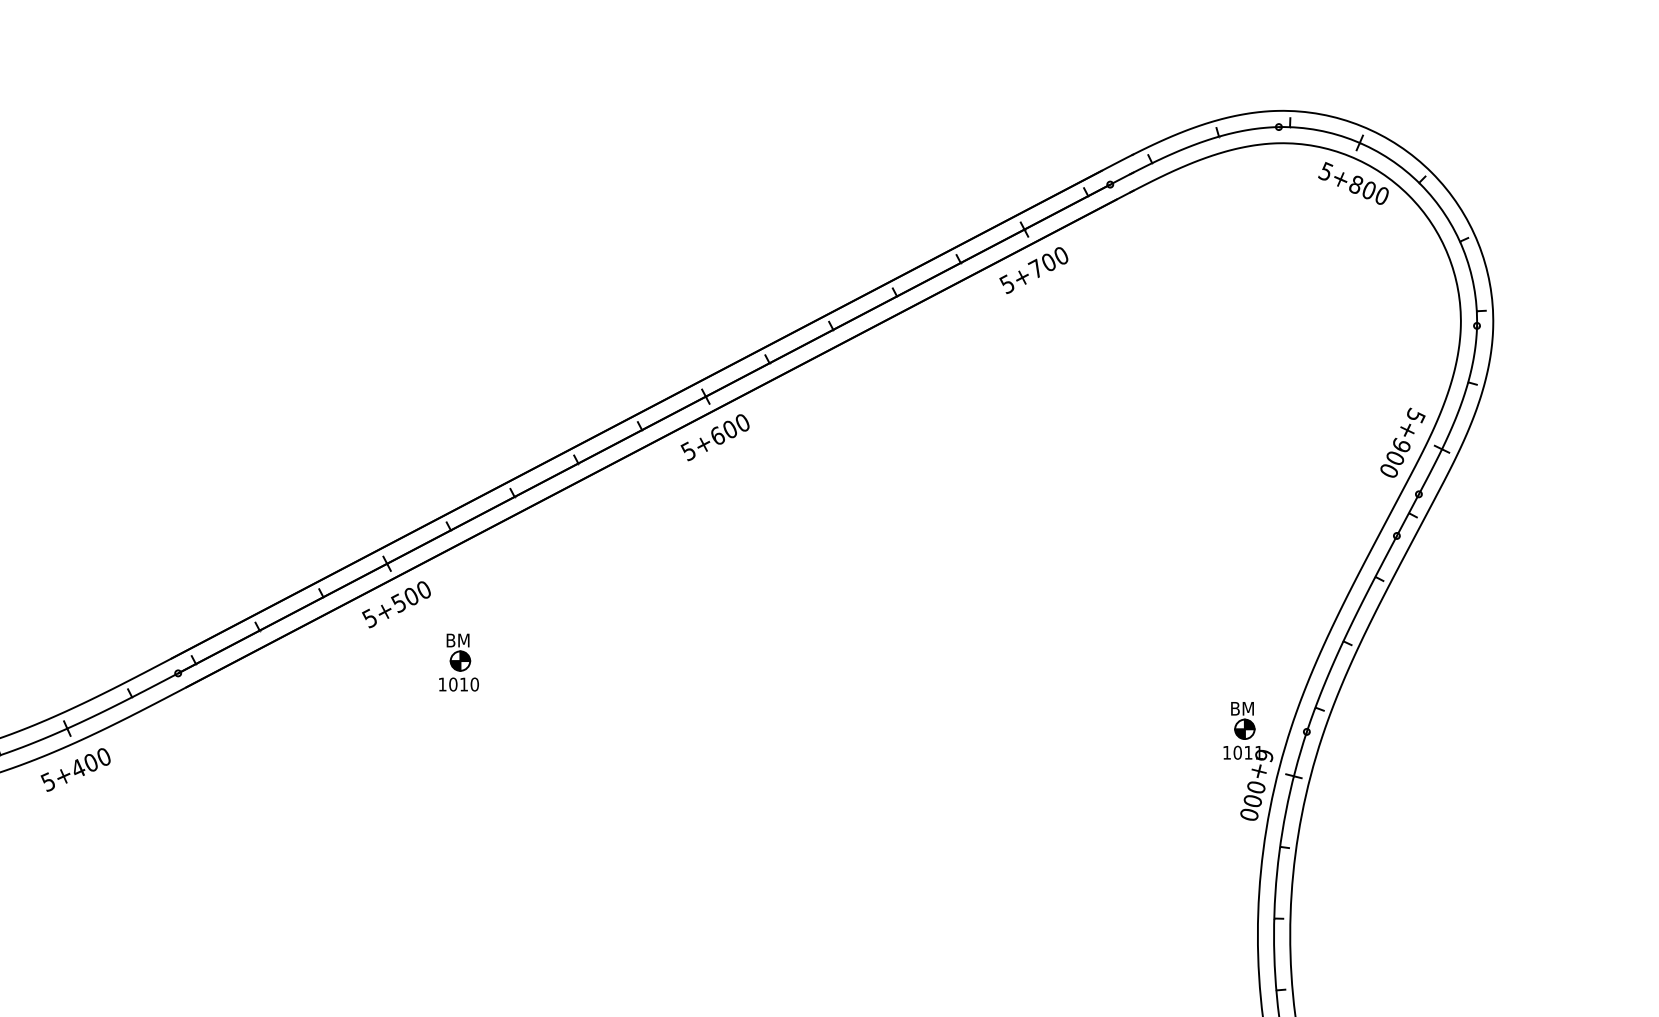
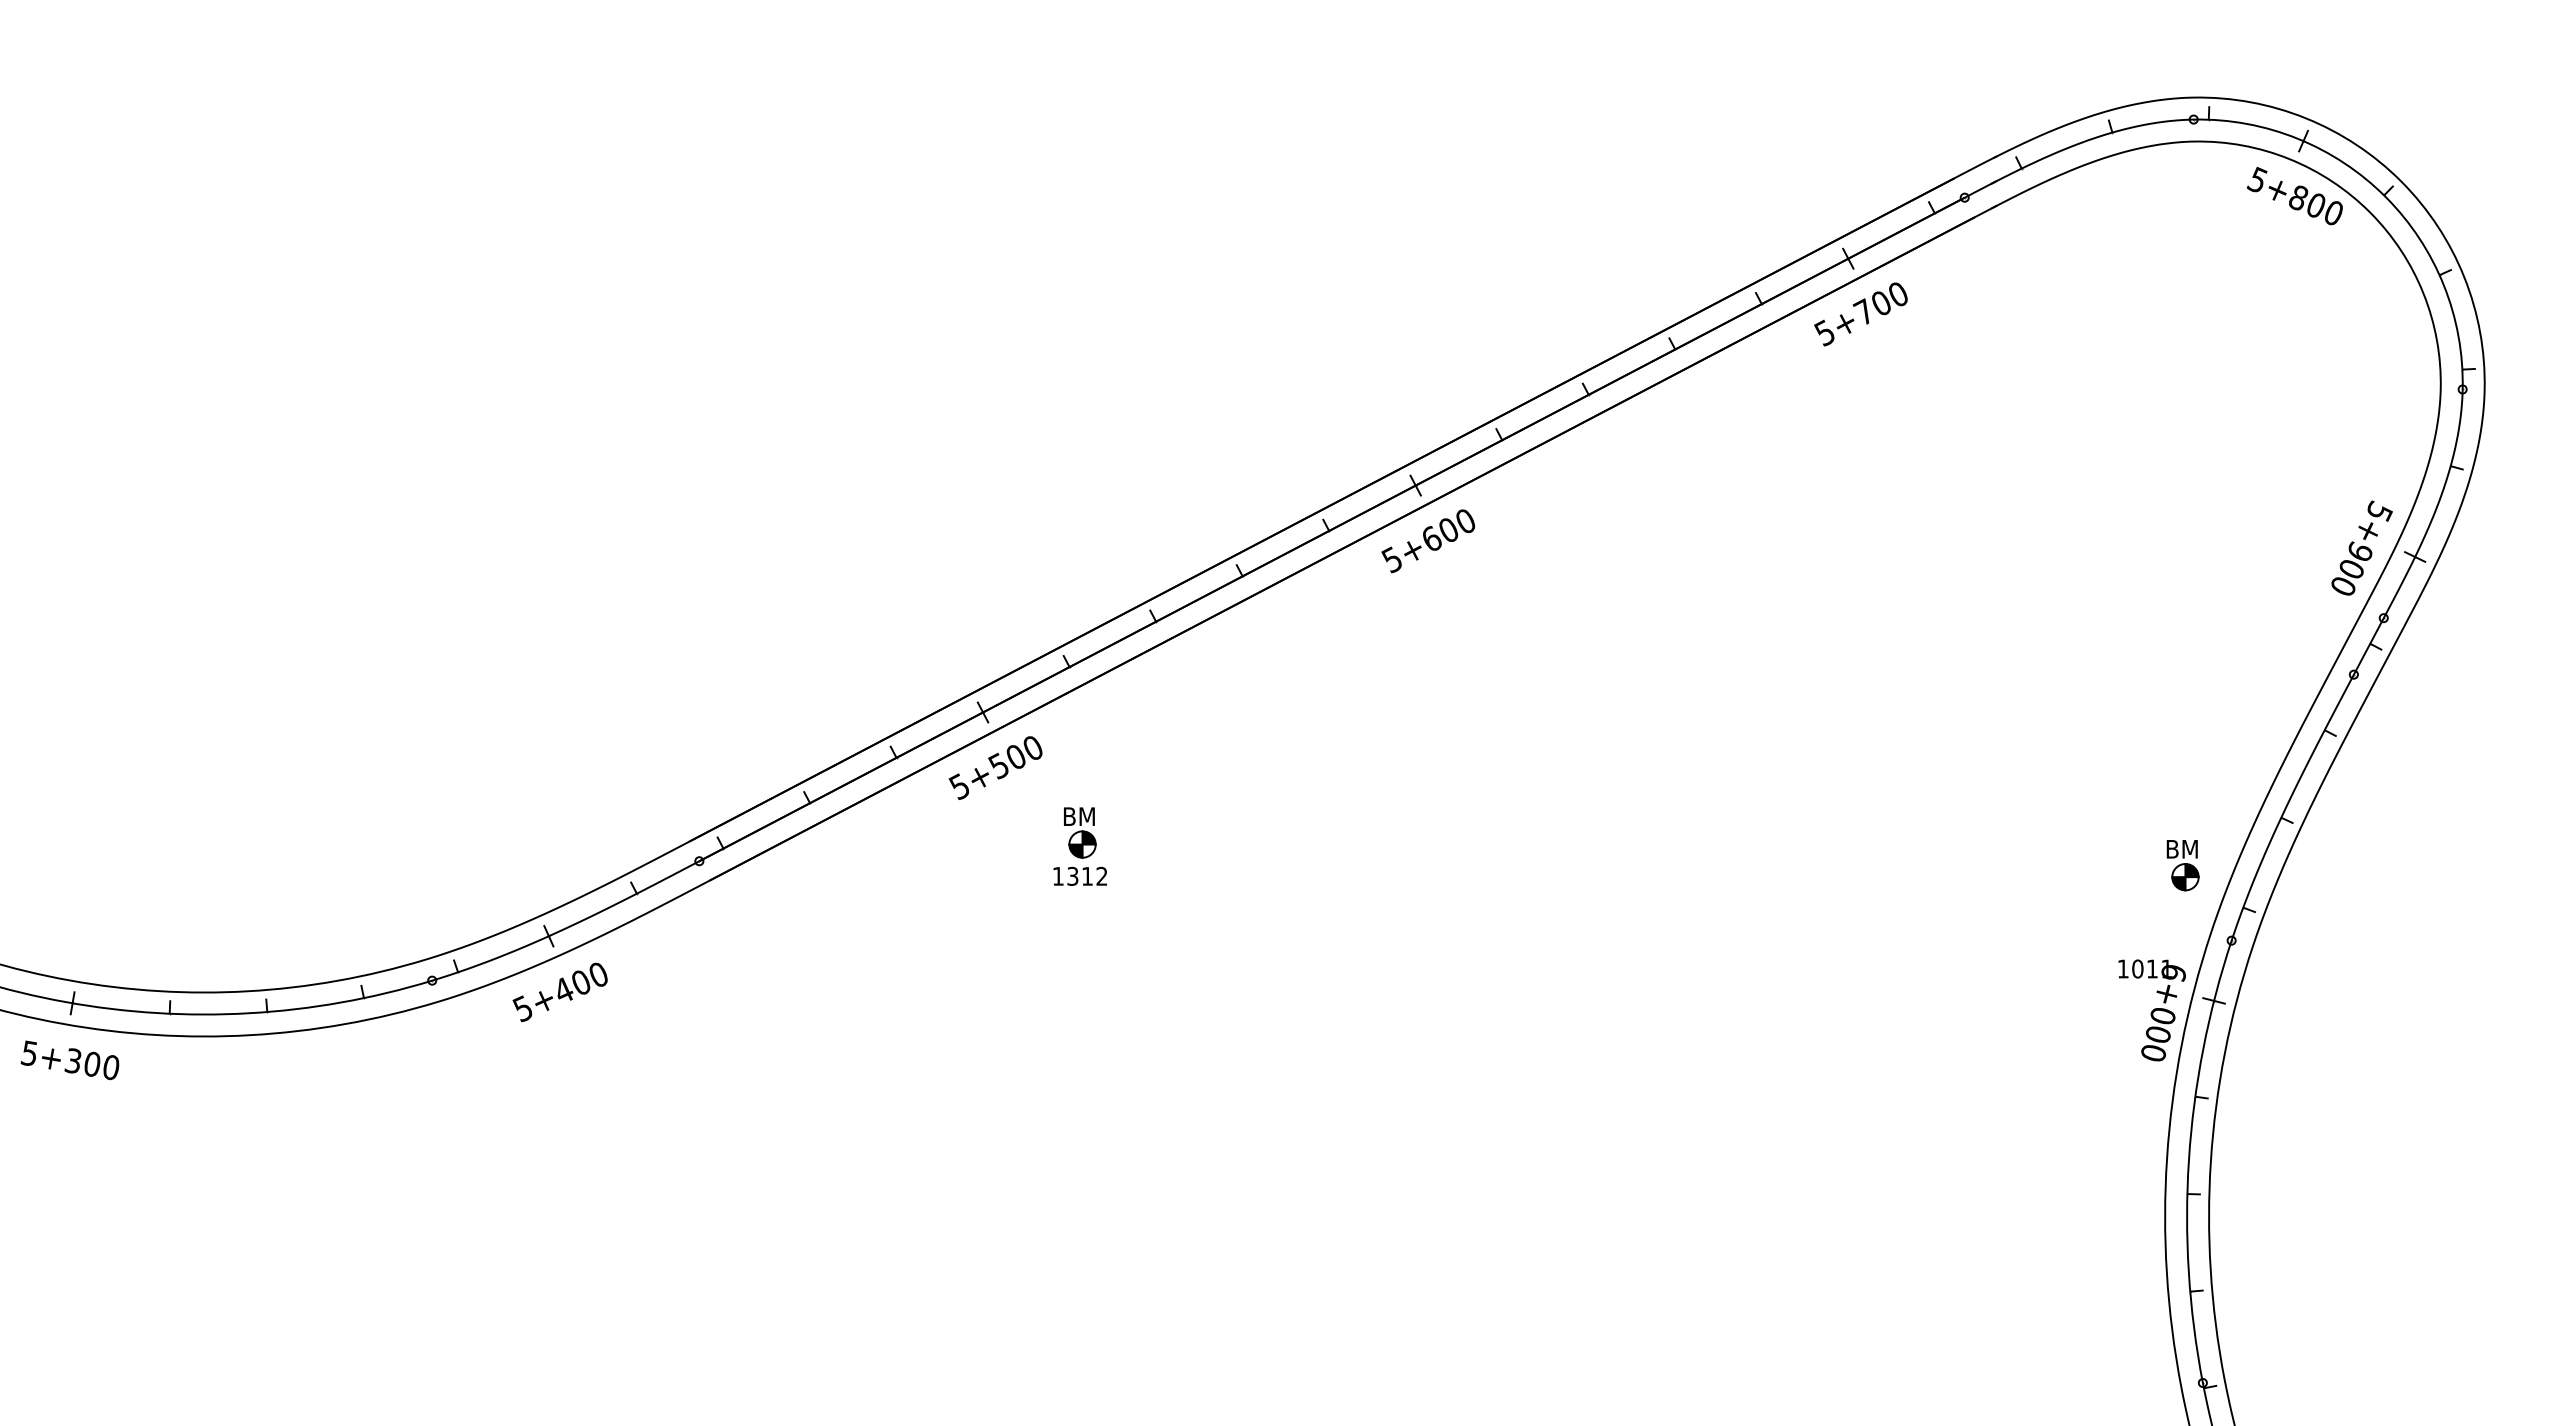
text: (464, 683) -> (1087, 875), 1010 -> 1312
part: (1242, 720) -> (2182, 865), moved

